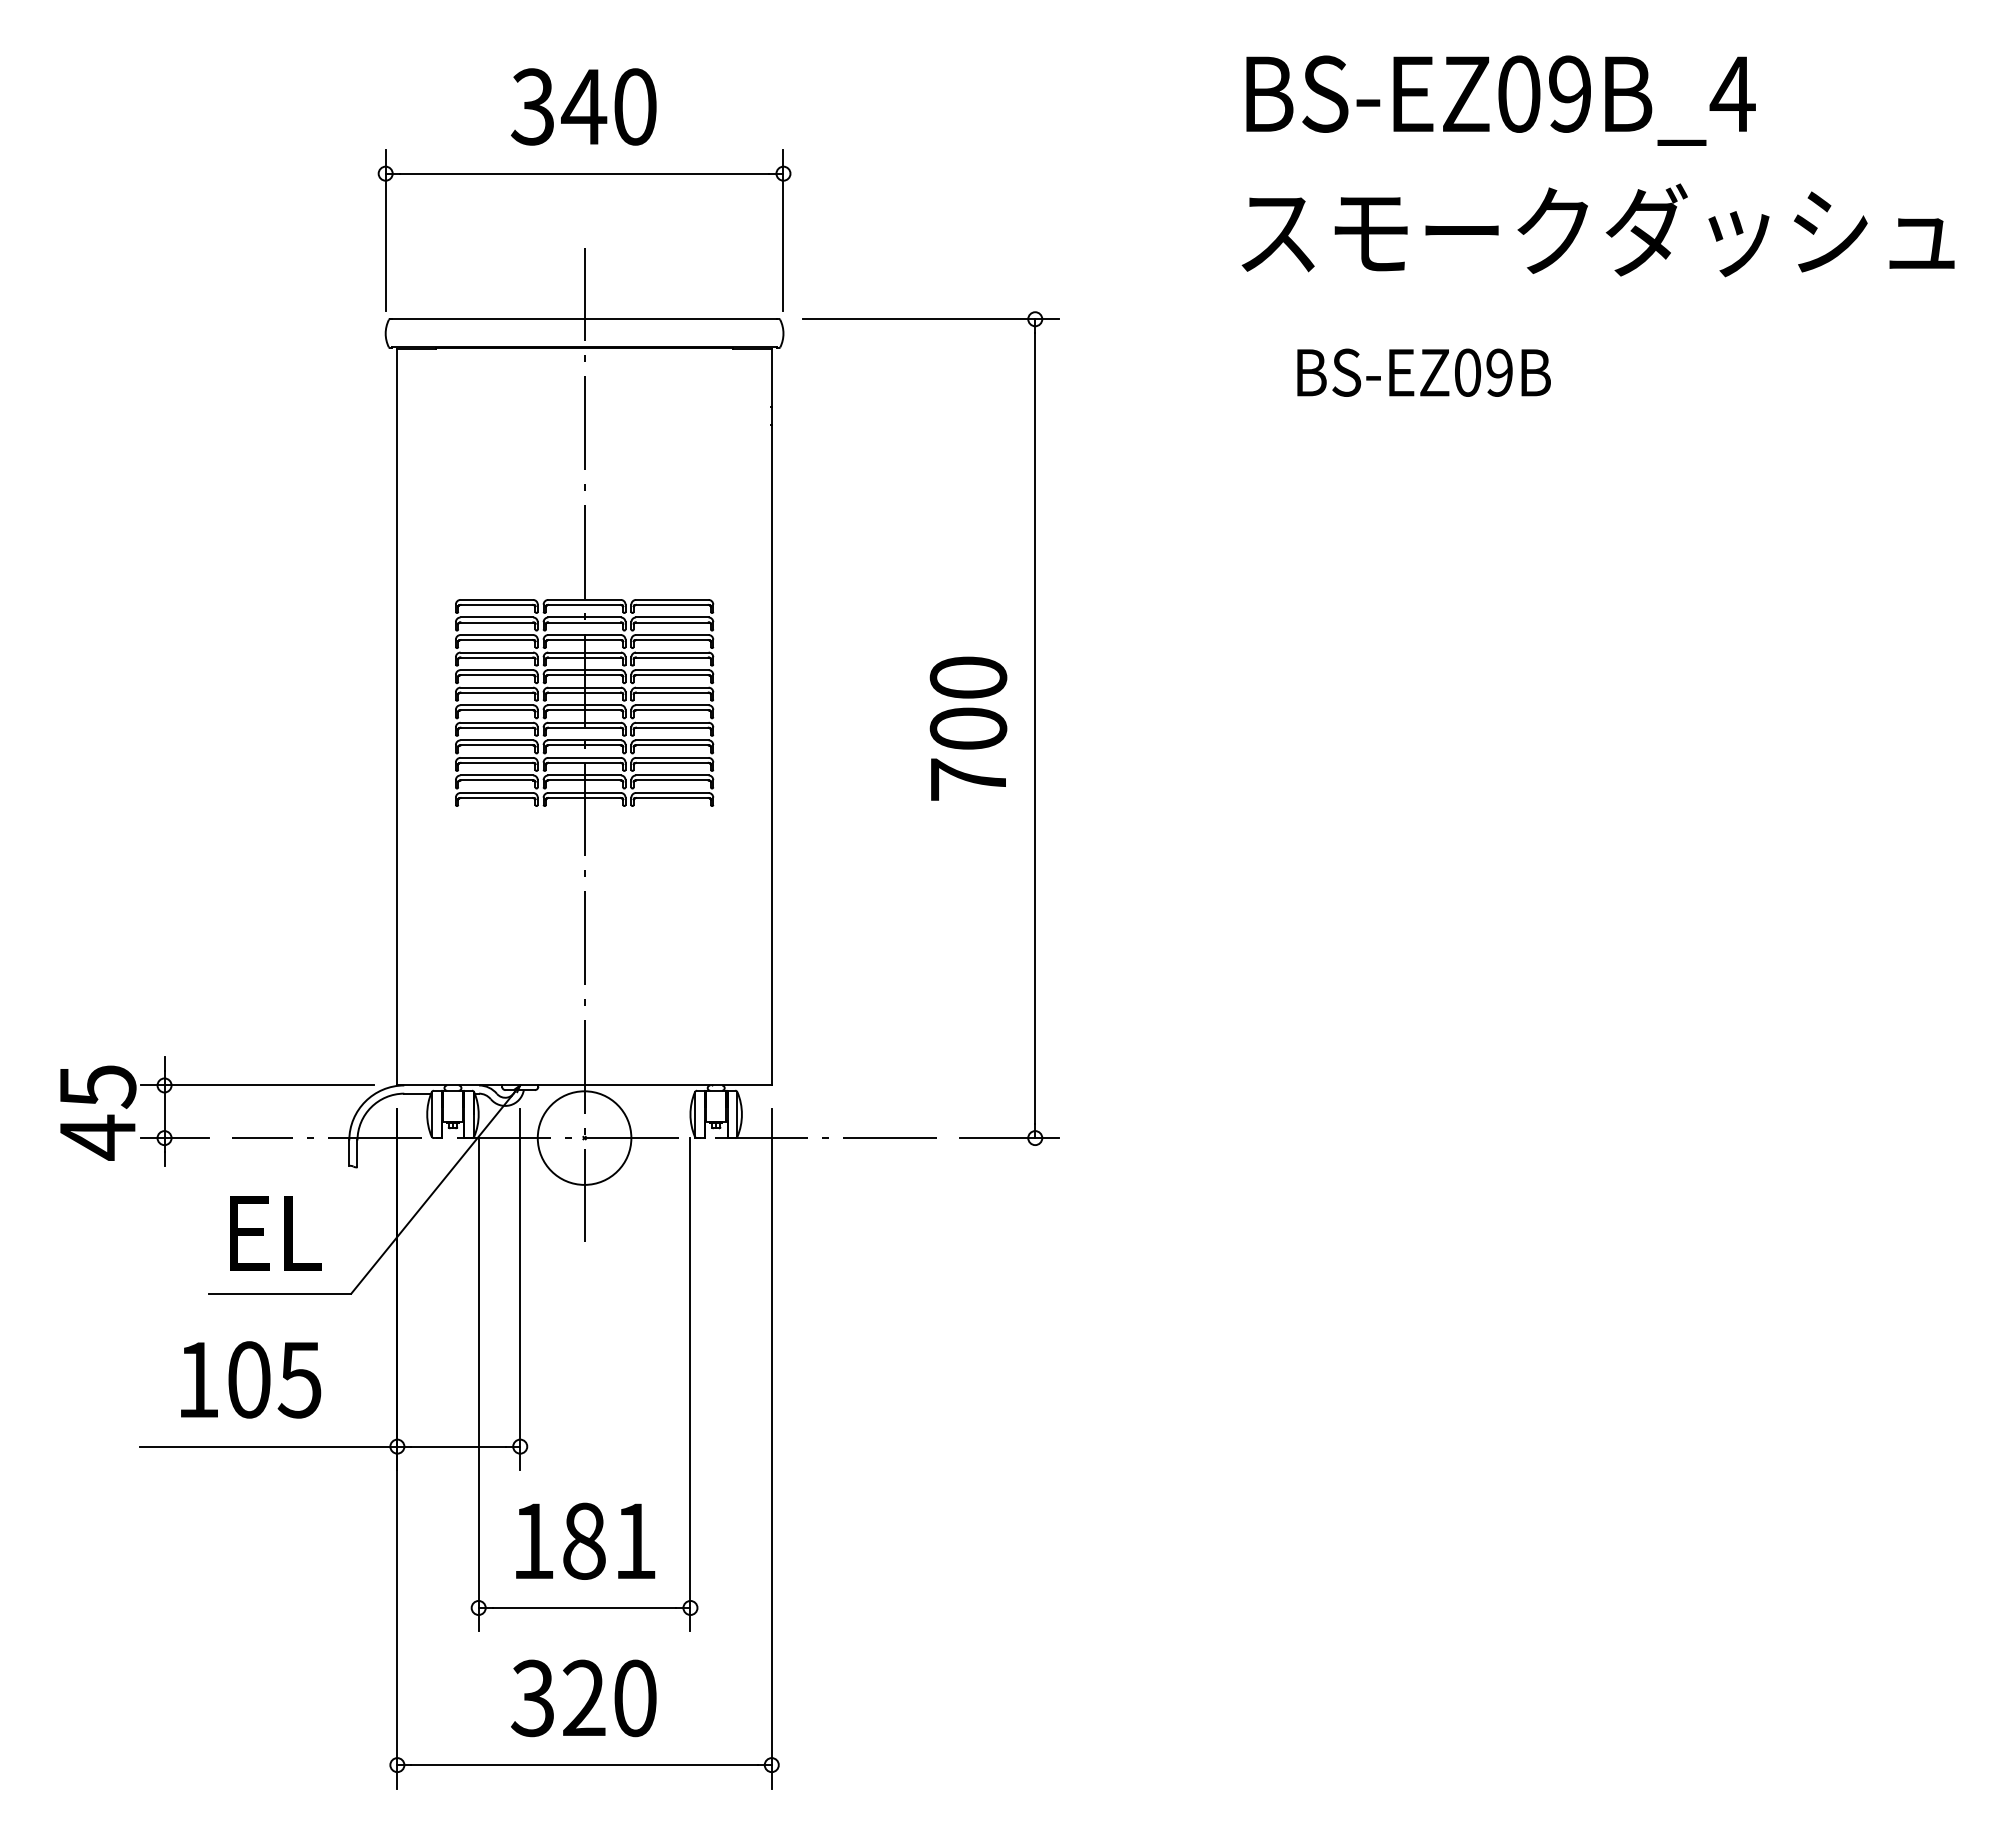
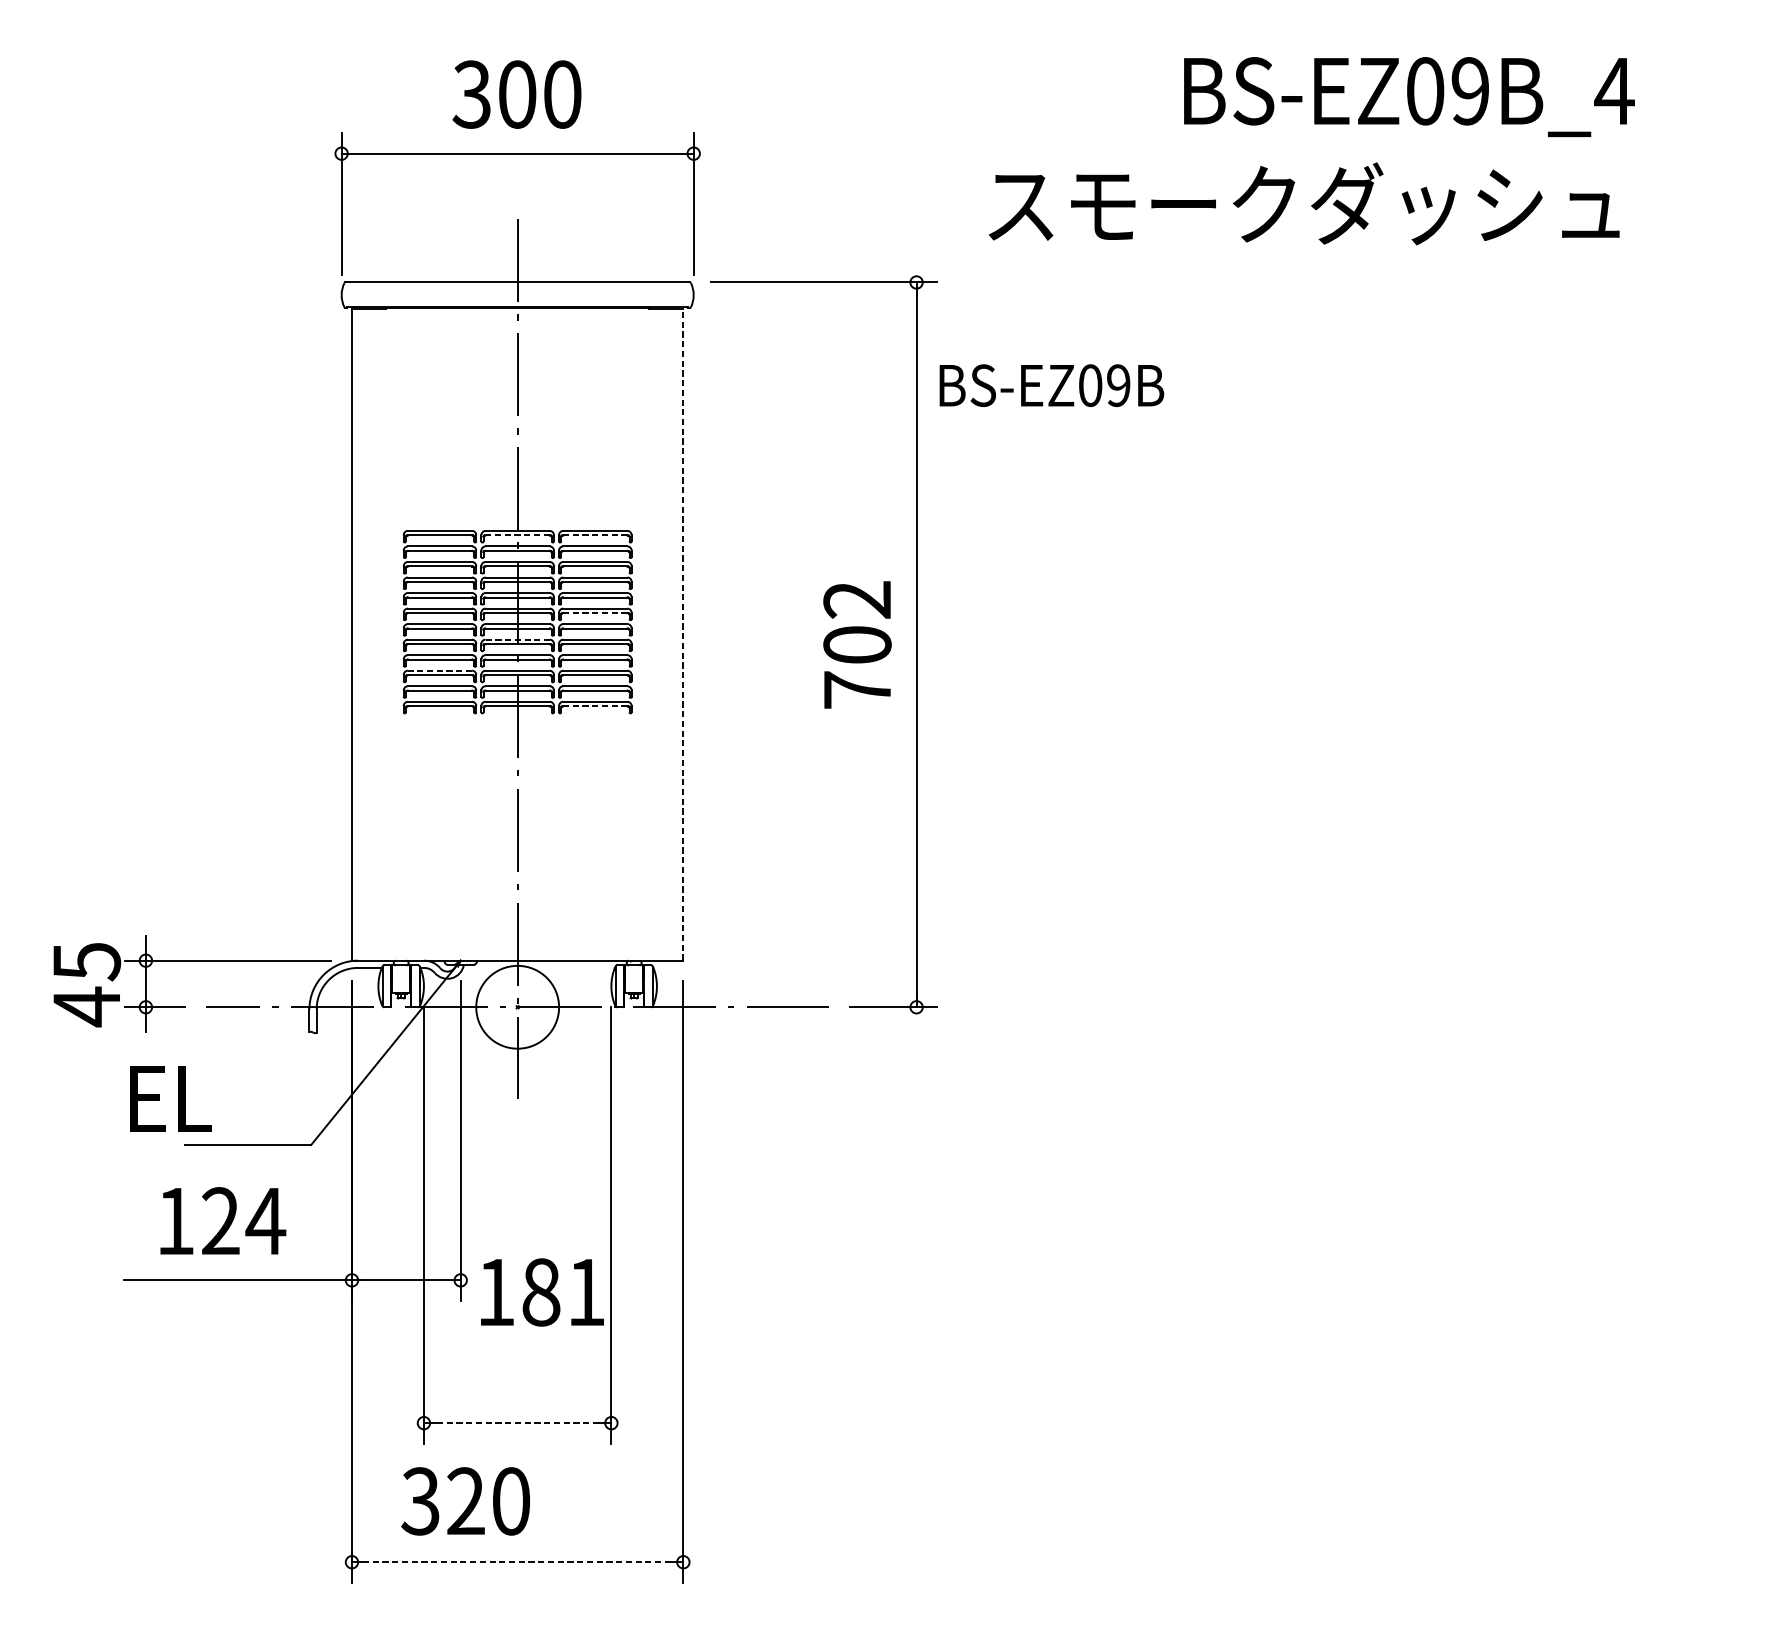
text: (1500, 100) -> (1408, 96), moved
text: (584, 106) -> (517, 94), 340 -> 300
text: (1597, 230) -> (1303, 203), moved
text: (1423, 372) -> (1051, 385), moved
line: (584, 604) -> (517, 534), solid -> dashed
line: (671, 604) -> (594, 534), solid -> dashed
text: (968, 677) -> (857, 599), 700 -> 702
line: (671, 692) -> (594, 612), solid -> dashed
line: (771, 716) -> (683, 634), solid -> dashed
line: (585, 722) -> (518, 639), solid -> dashed
line: (496, 757) -> (439, 670), solid -> dashed
line: (671, 798) -> (594, 706), solid -> dashed
text: (275, 1233) -> (170, 1098), moved
text: (275, 1379) -> (244, 1220), 105 -> 124
text: (585, 1540) -> (542, 1291), moved
line: (584, 1607) -> (517, 1422), solid -> dashed
text: (583, 1698) -> (465, 1501), moved
line: (584, 1765) -> (517, 1562), solid -> dashed

